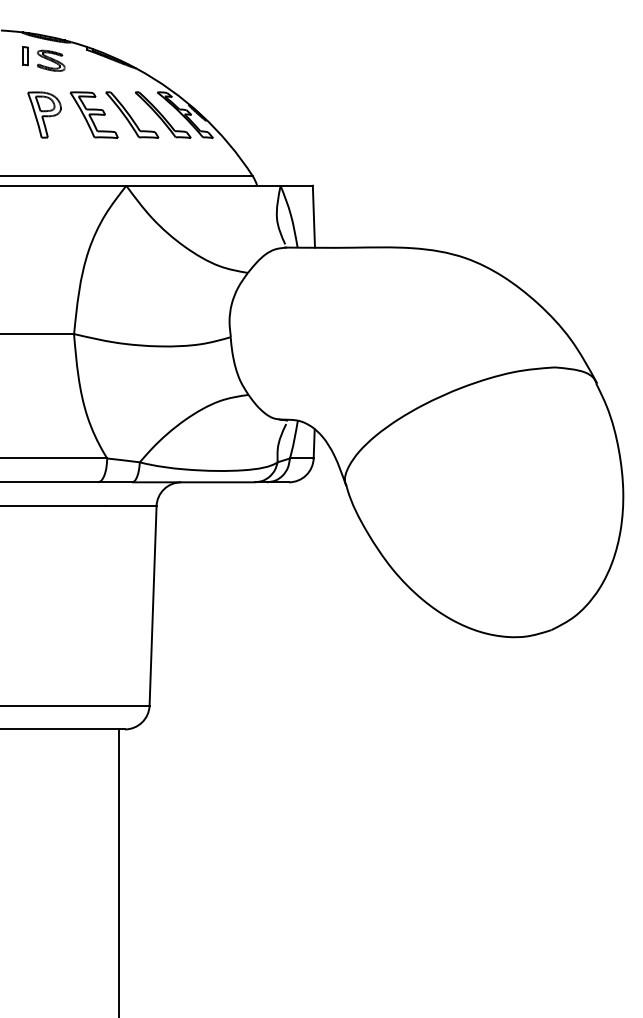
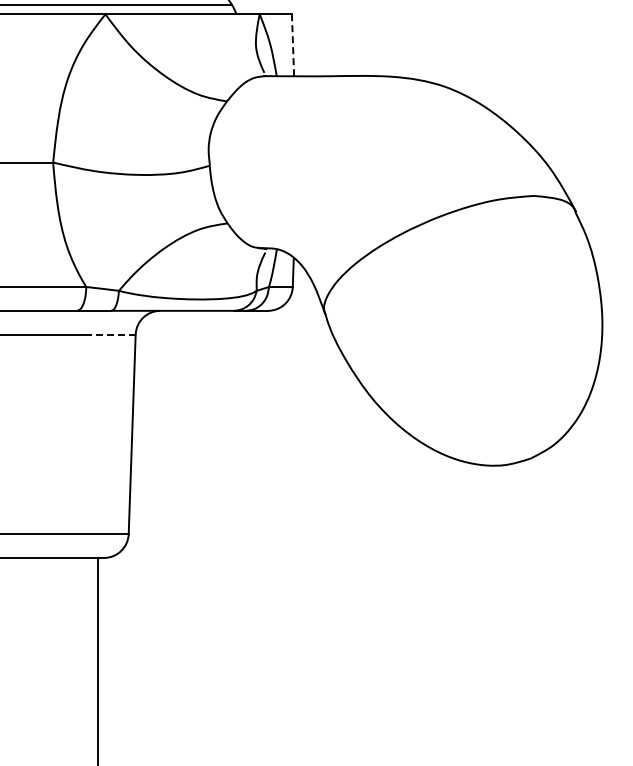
line: (313, 216) -> (292, 45), solid -> dashed
line: (130, 506) -> (109, 335), solid -> dashed

